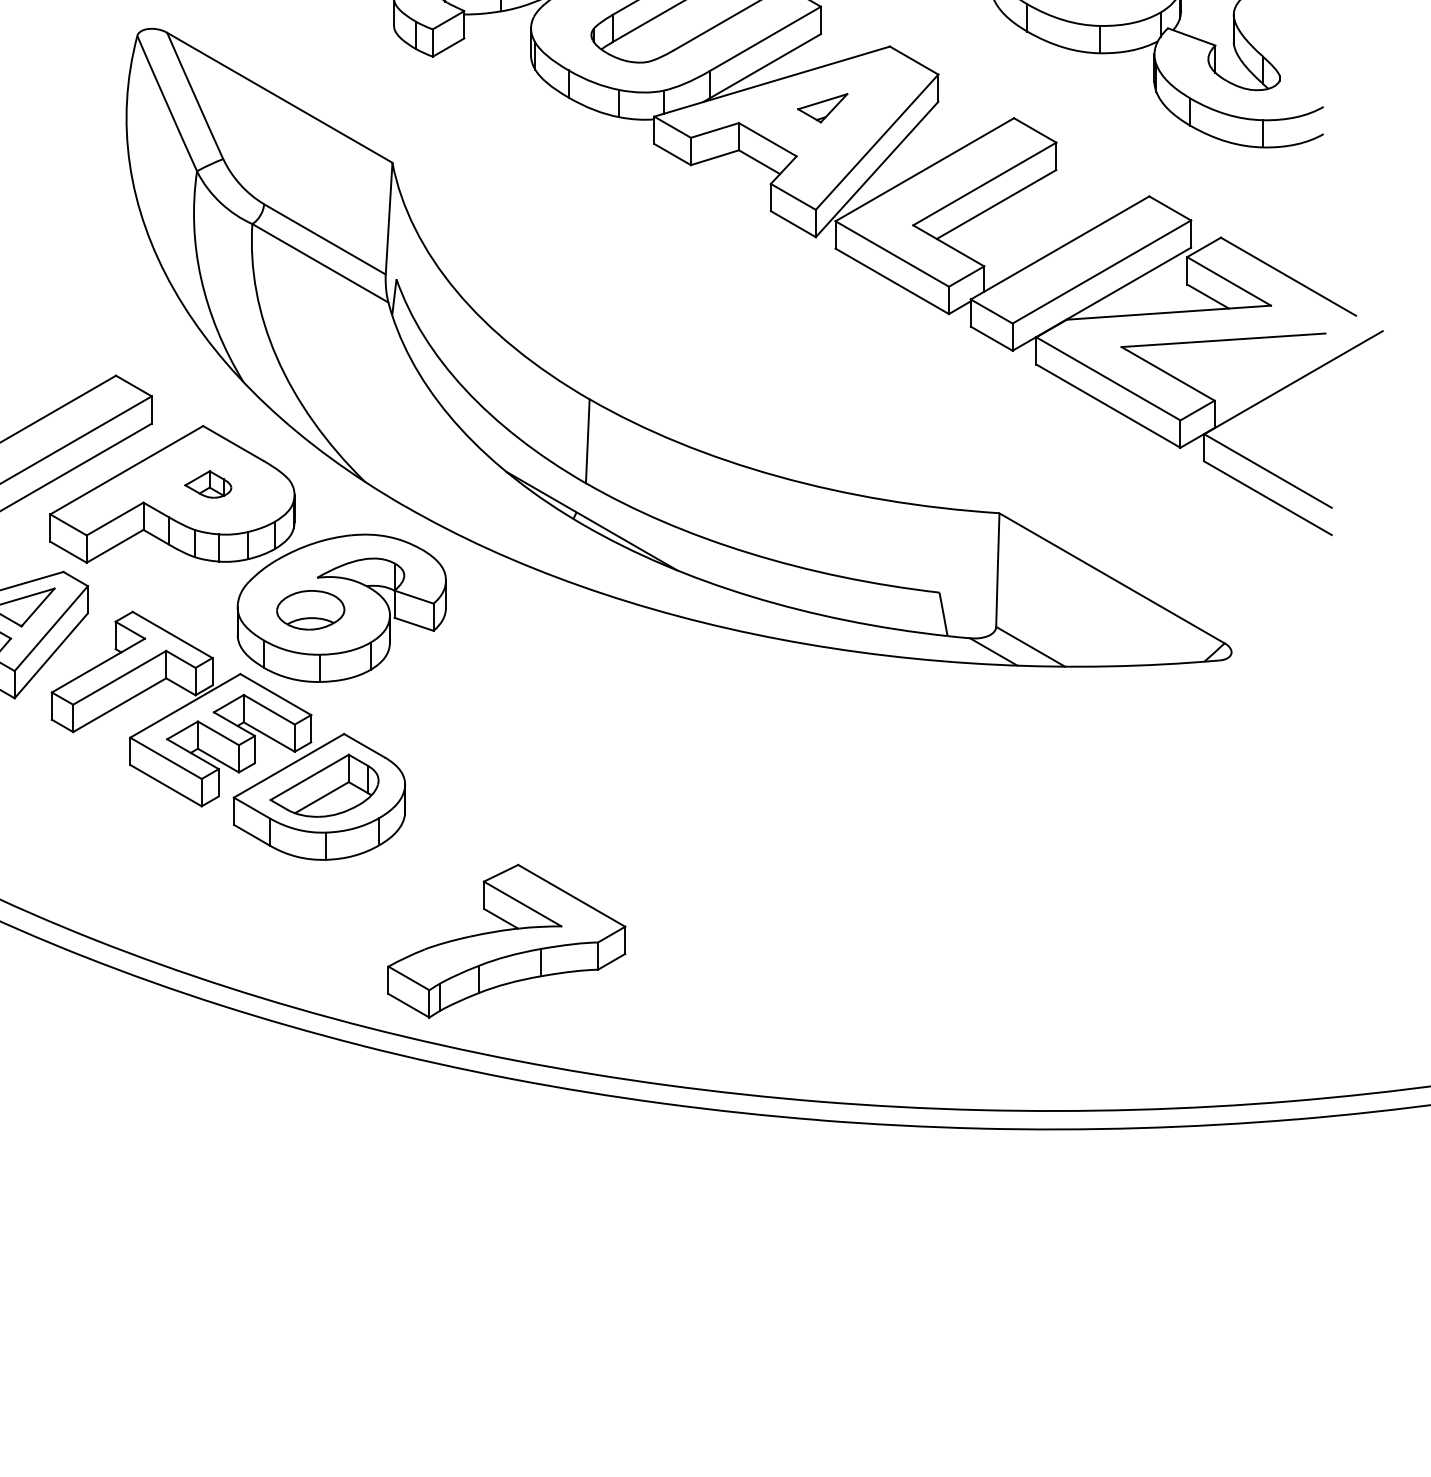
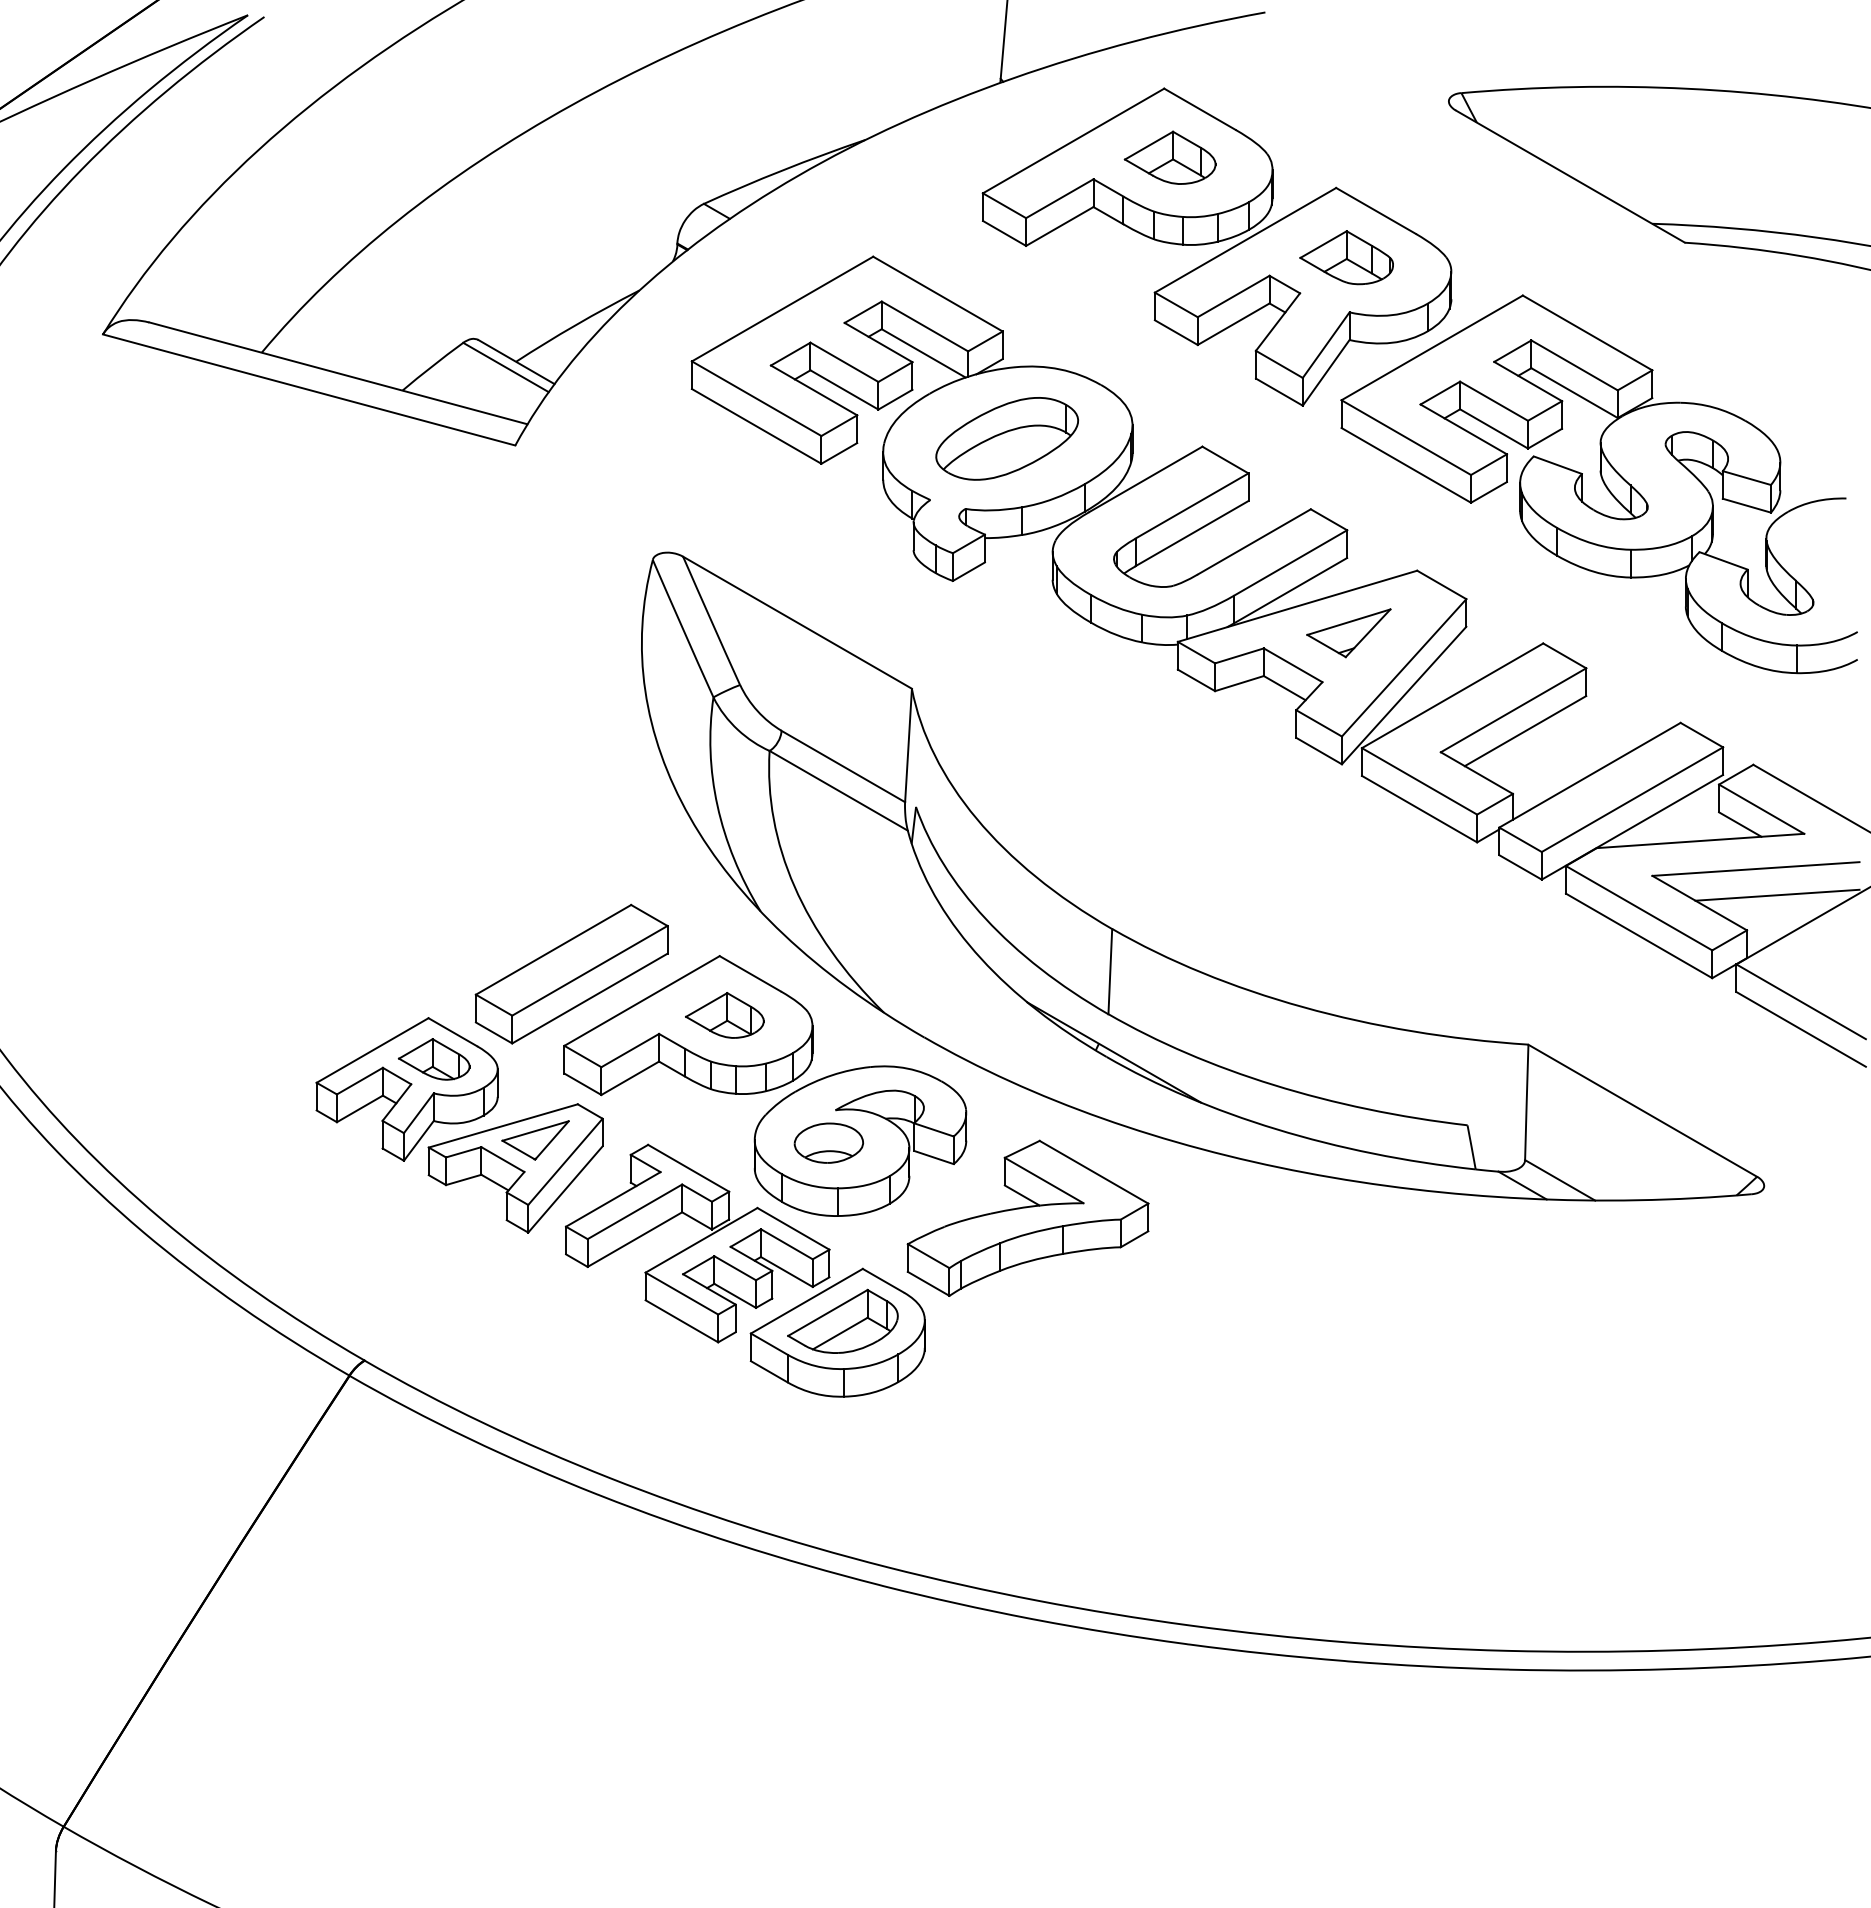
part: (822, 108) -> (1348, 633), size x1.67
line: (1244, 365) -> (1777, 894), added
part: (207, 484) -> (724, 1015), size x1.67
part: (506, 940) -> (1027, 1217), moved

